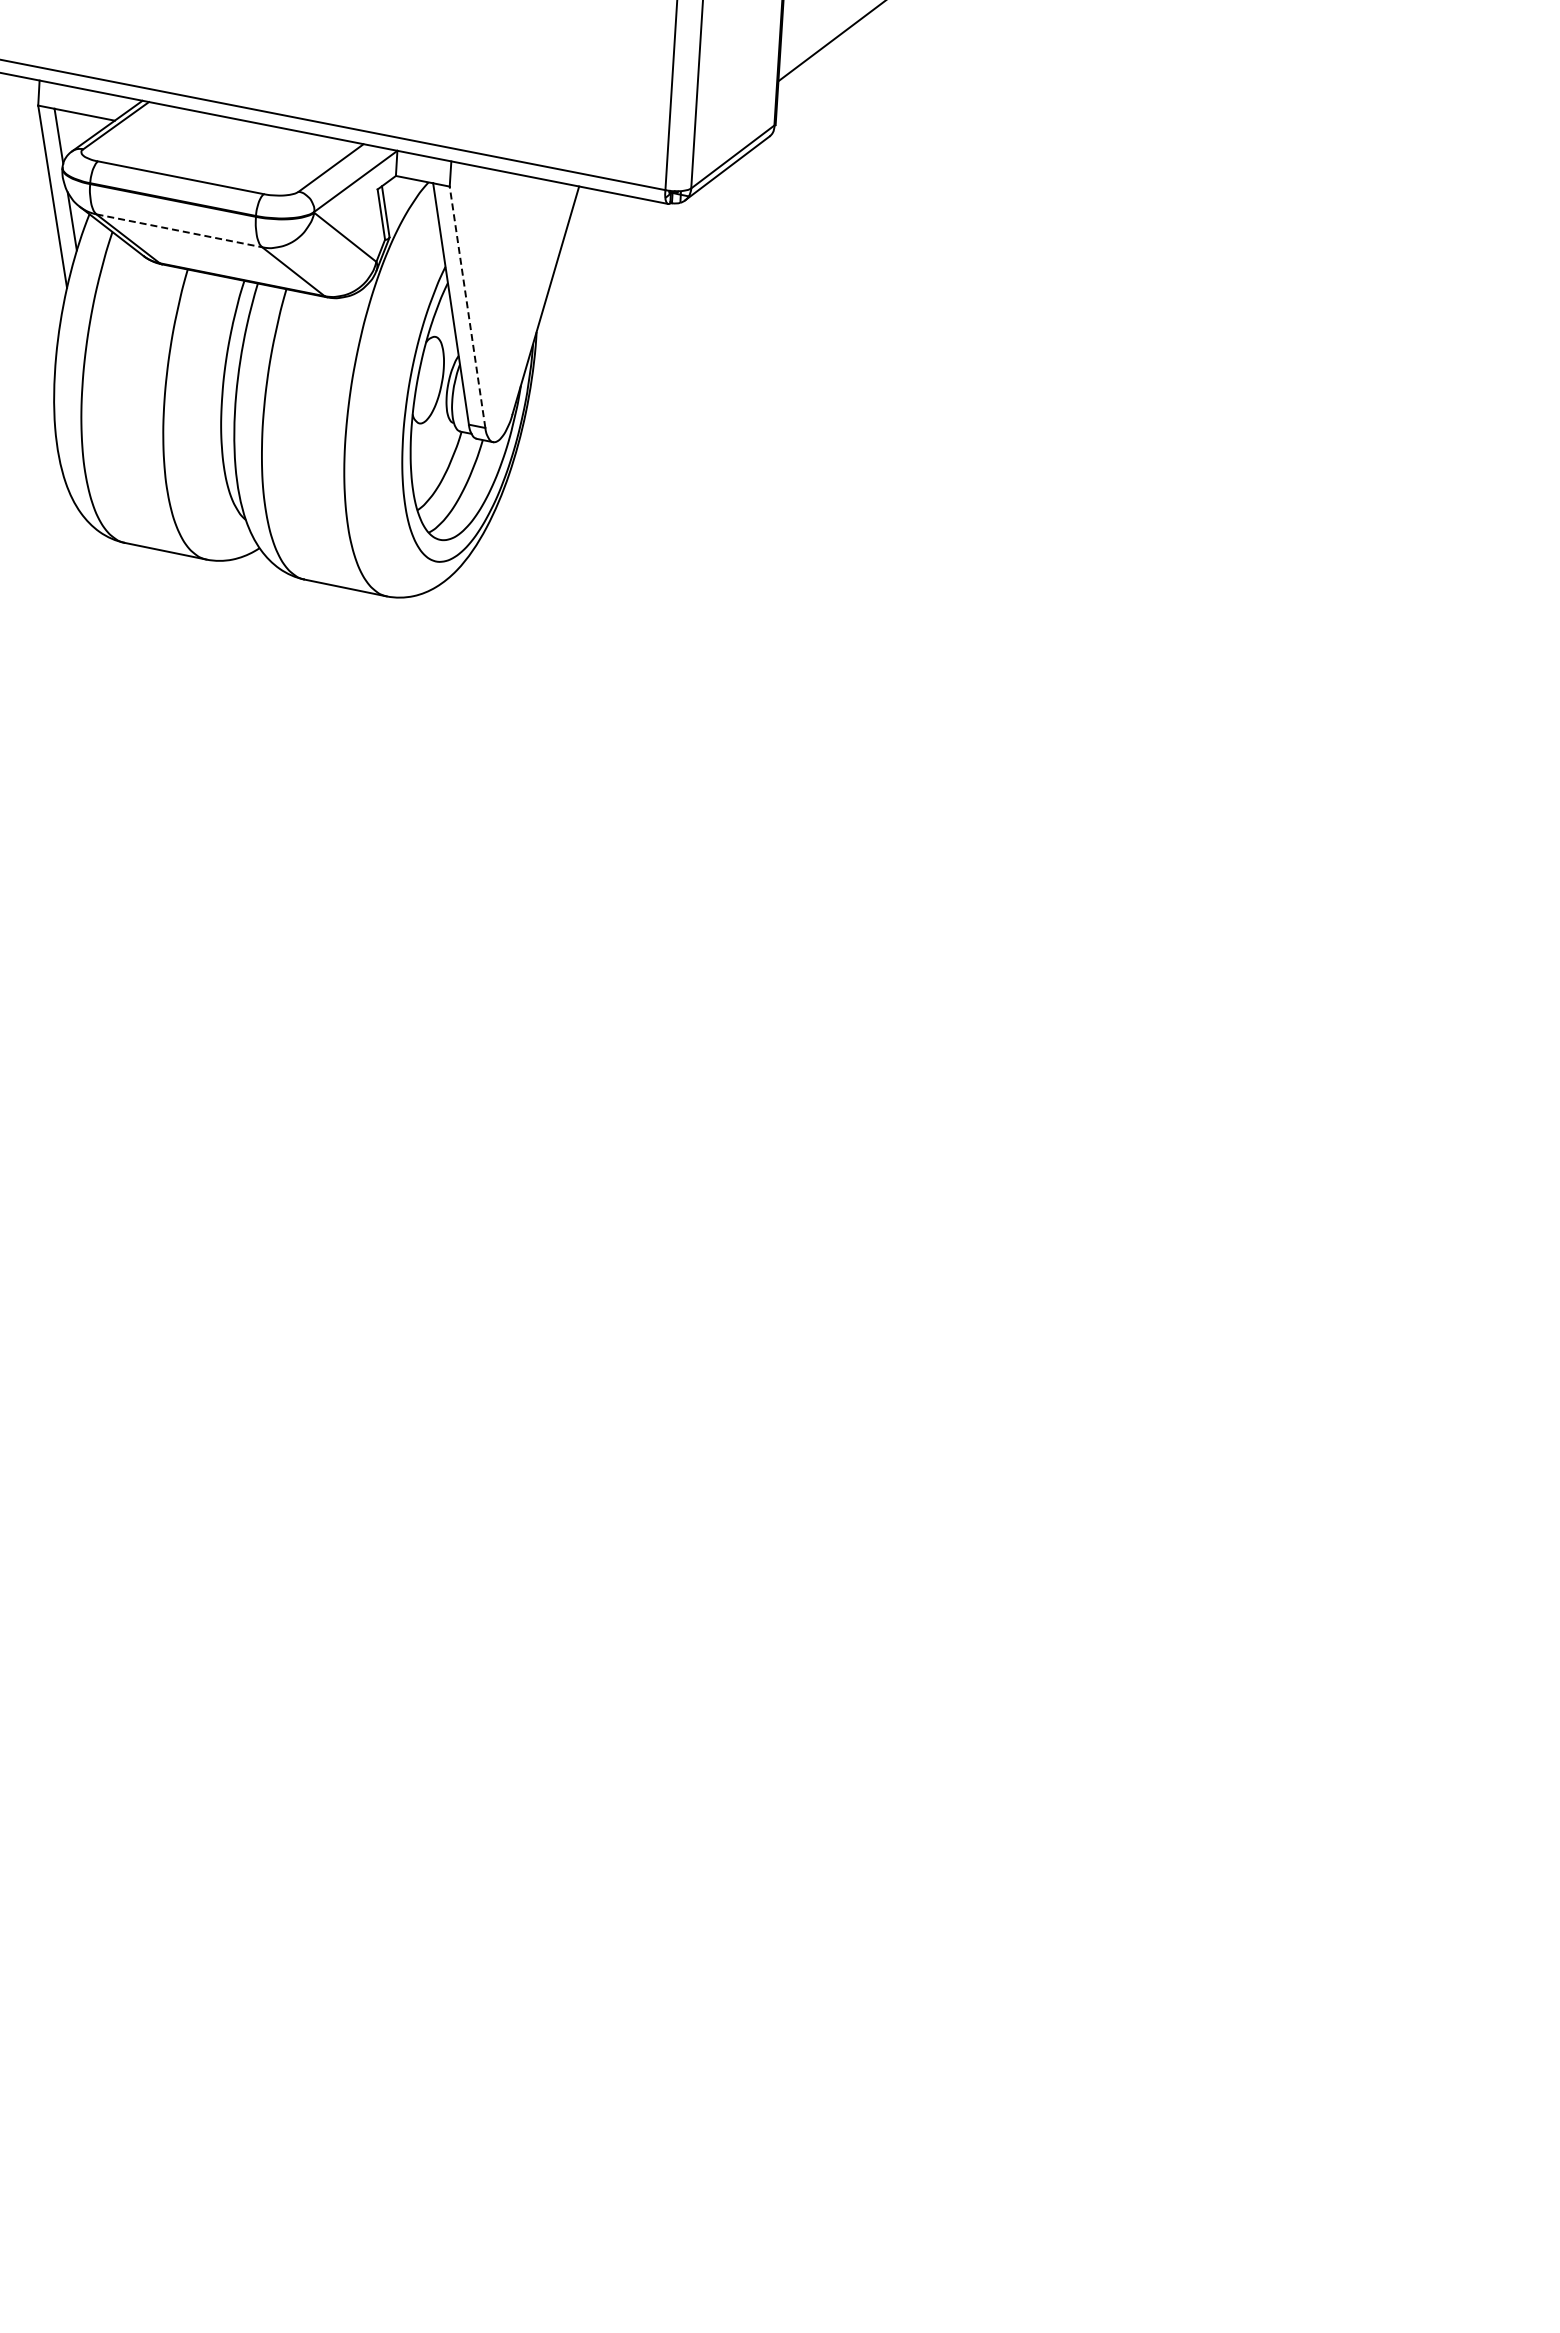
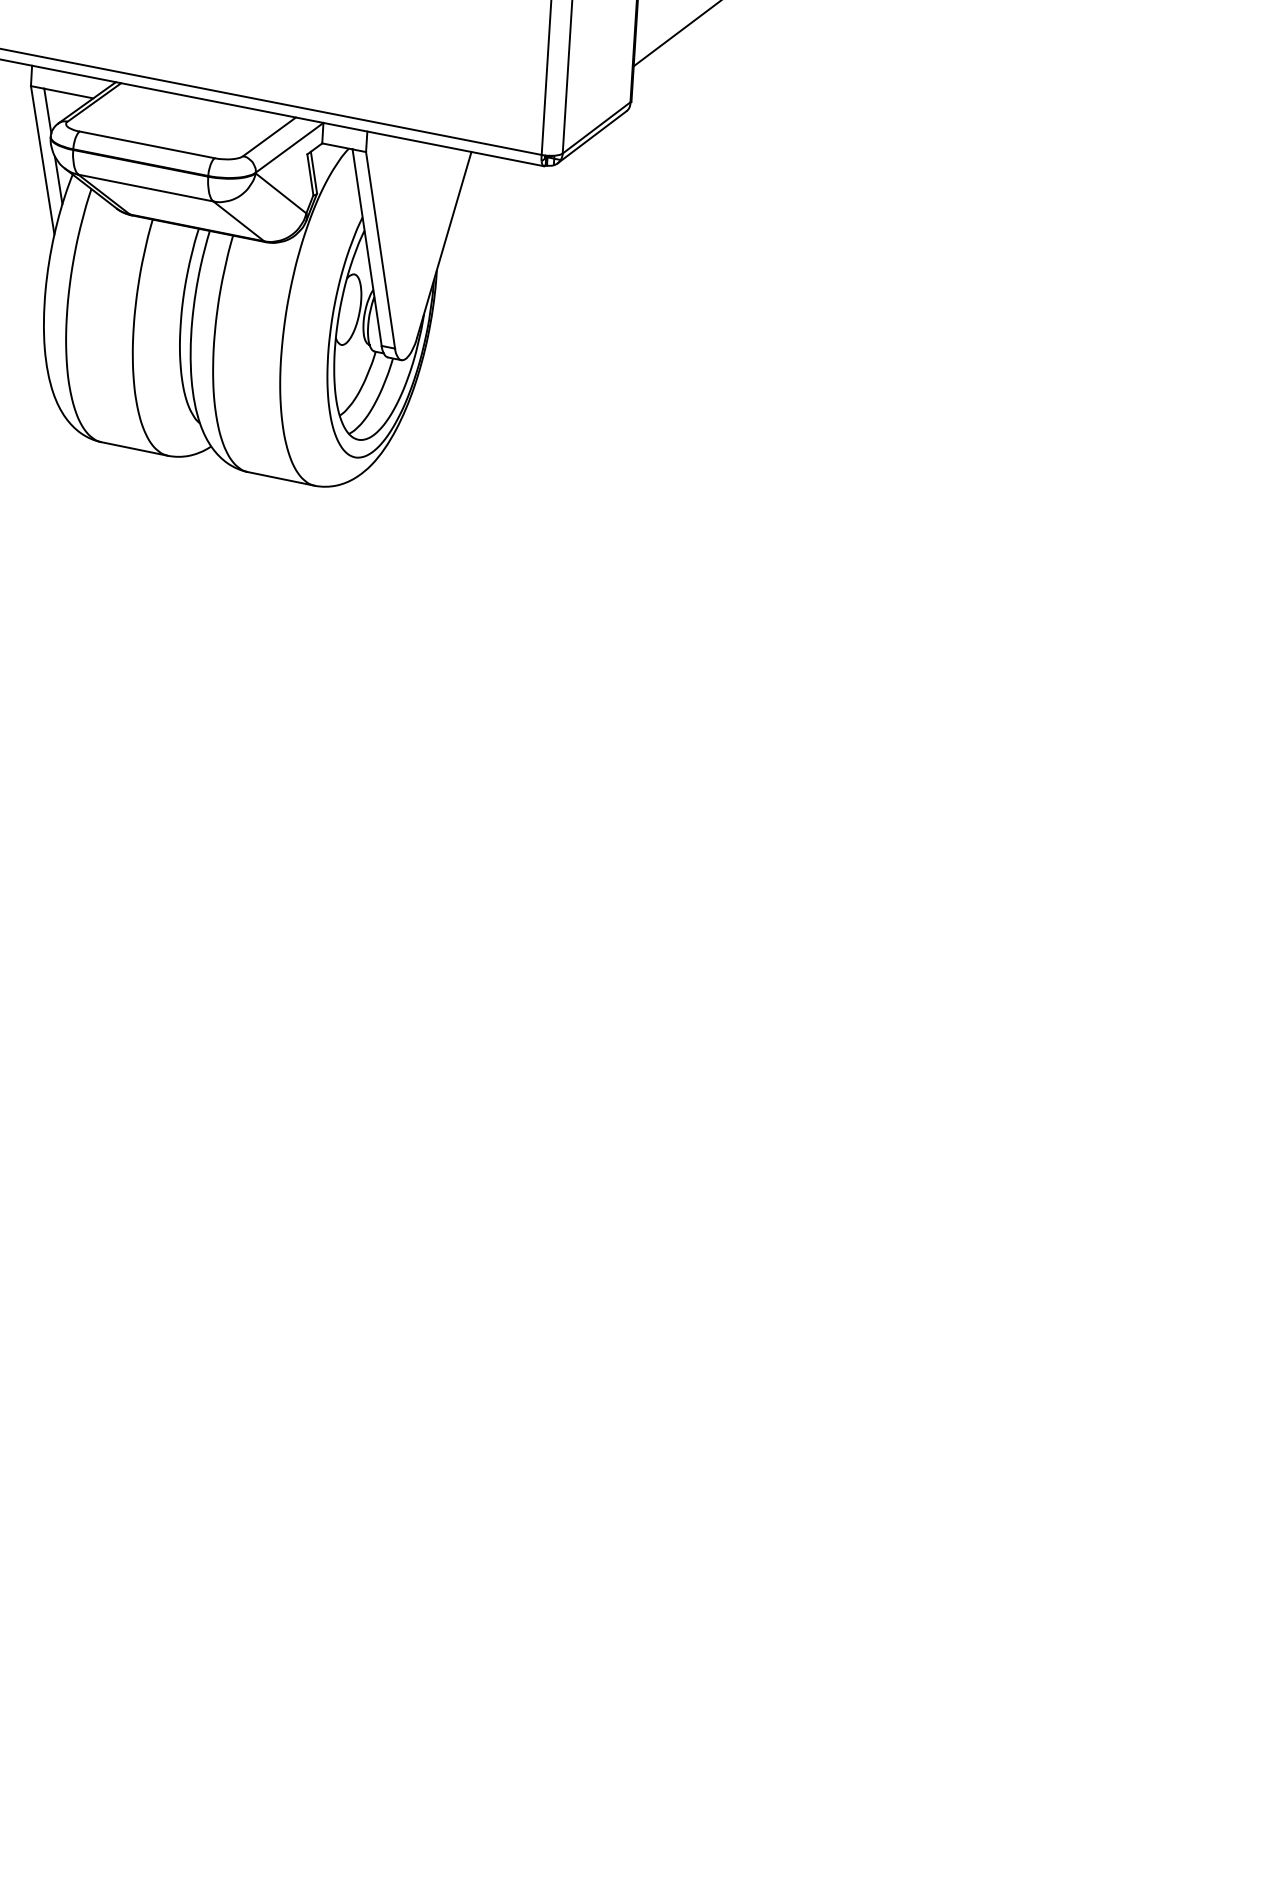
line: (179, 230) -> (146, 187), dashed -> solid
line: (467, 306) -> (380, 249), dashed -> solid

